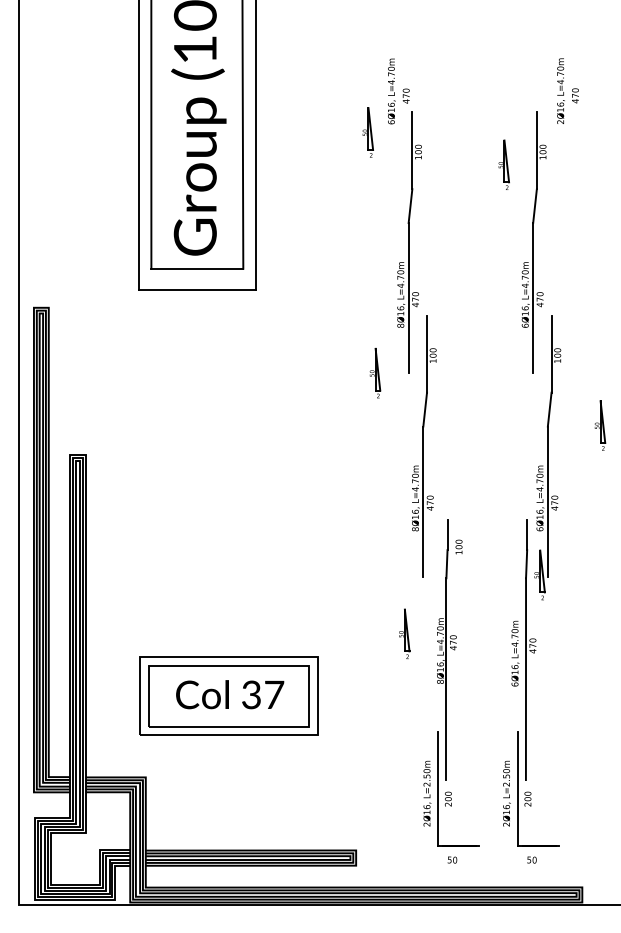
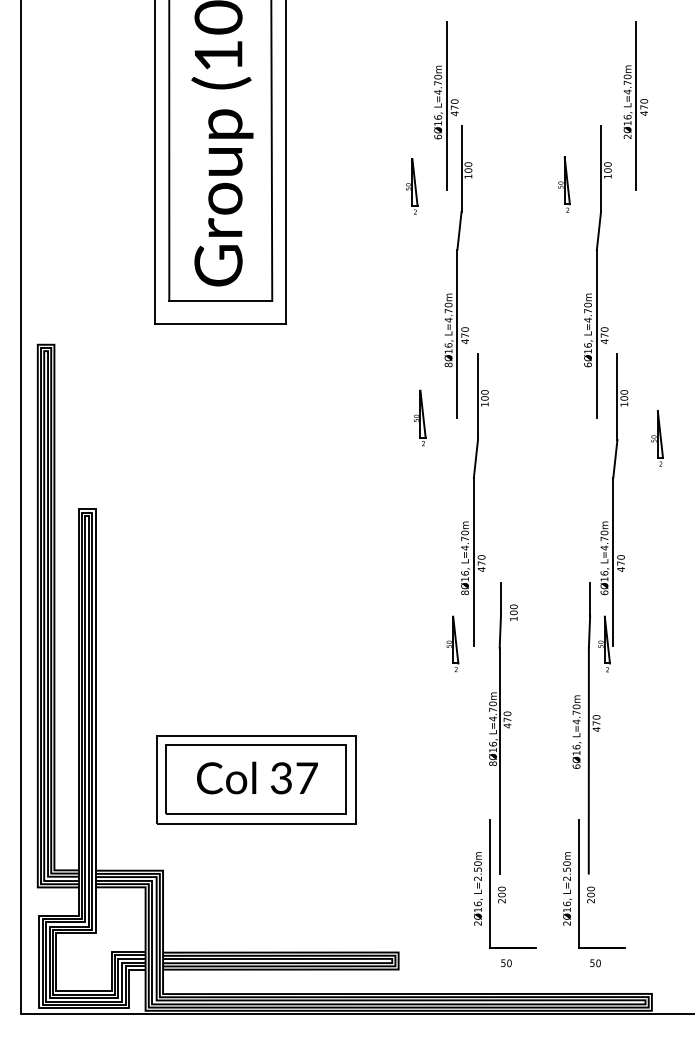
line: (399, 94) -> (447, 105), added
line: (568, 94) -> (636, 105), added
part: (367, 132) -> (411, 186), moved
part: (600, 425) -> (657, 438), moved
part: (404, 633) -> (452, 643), moved

